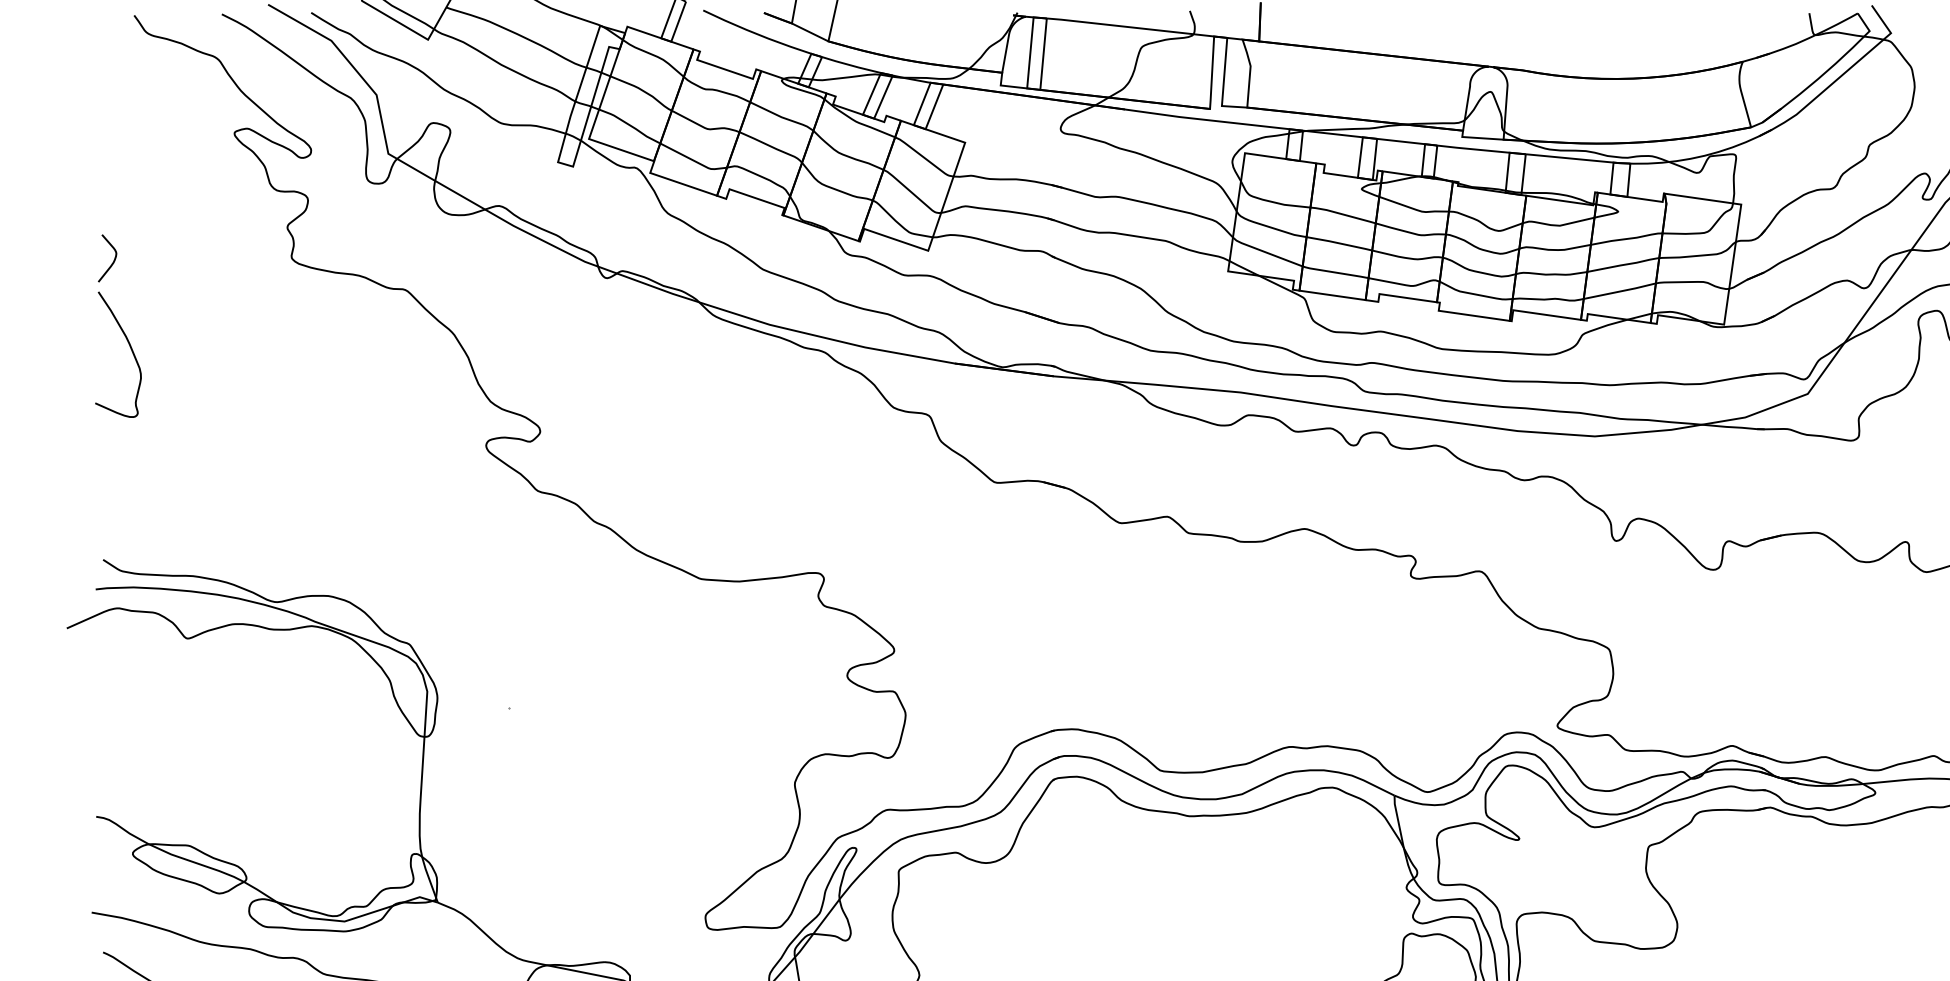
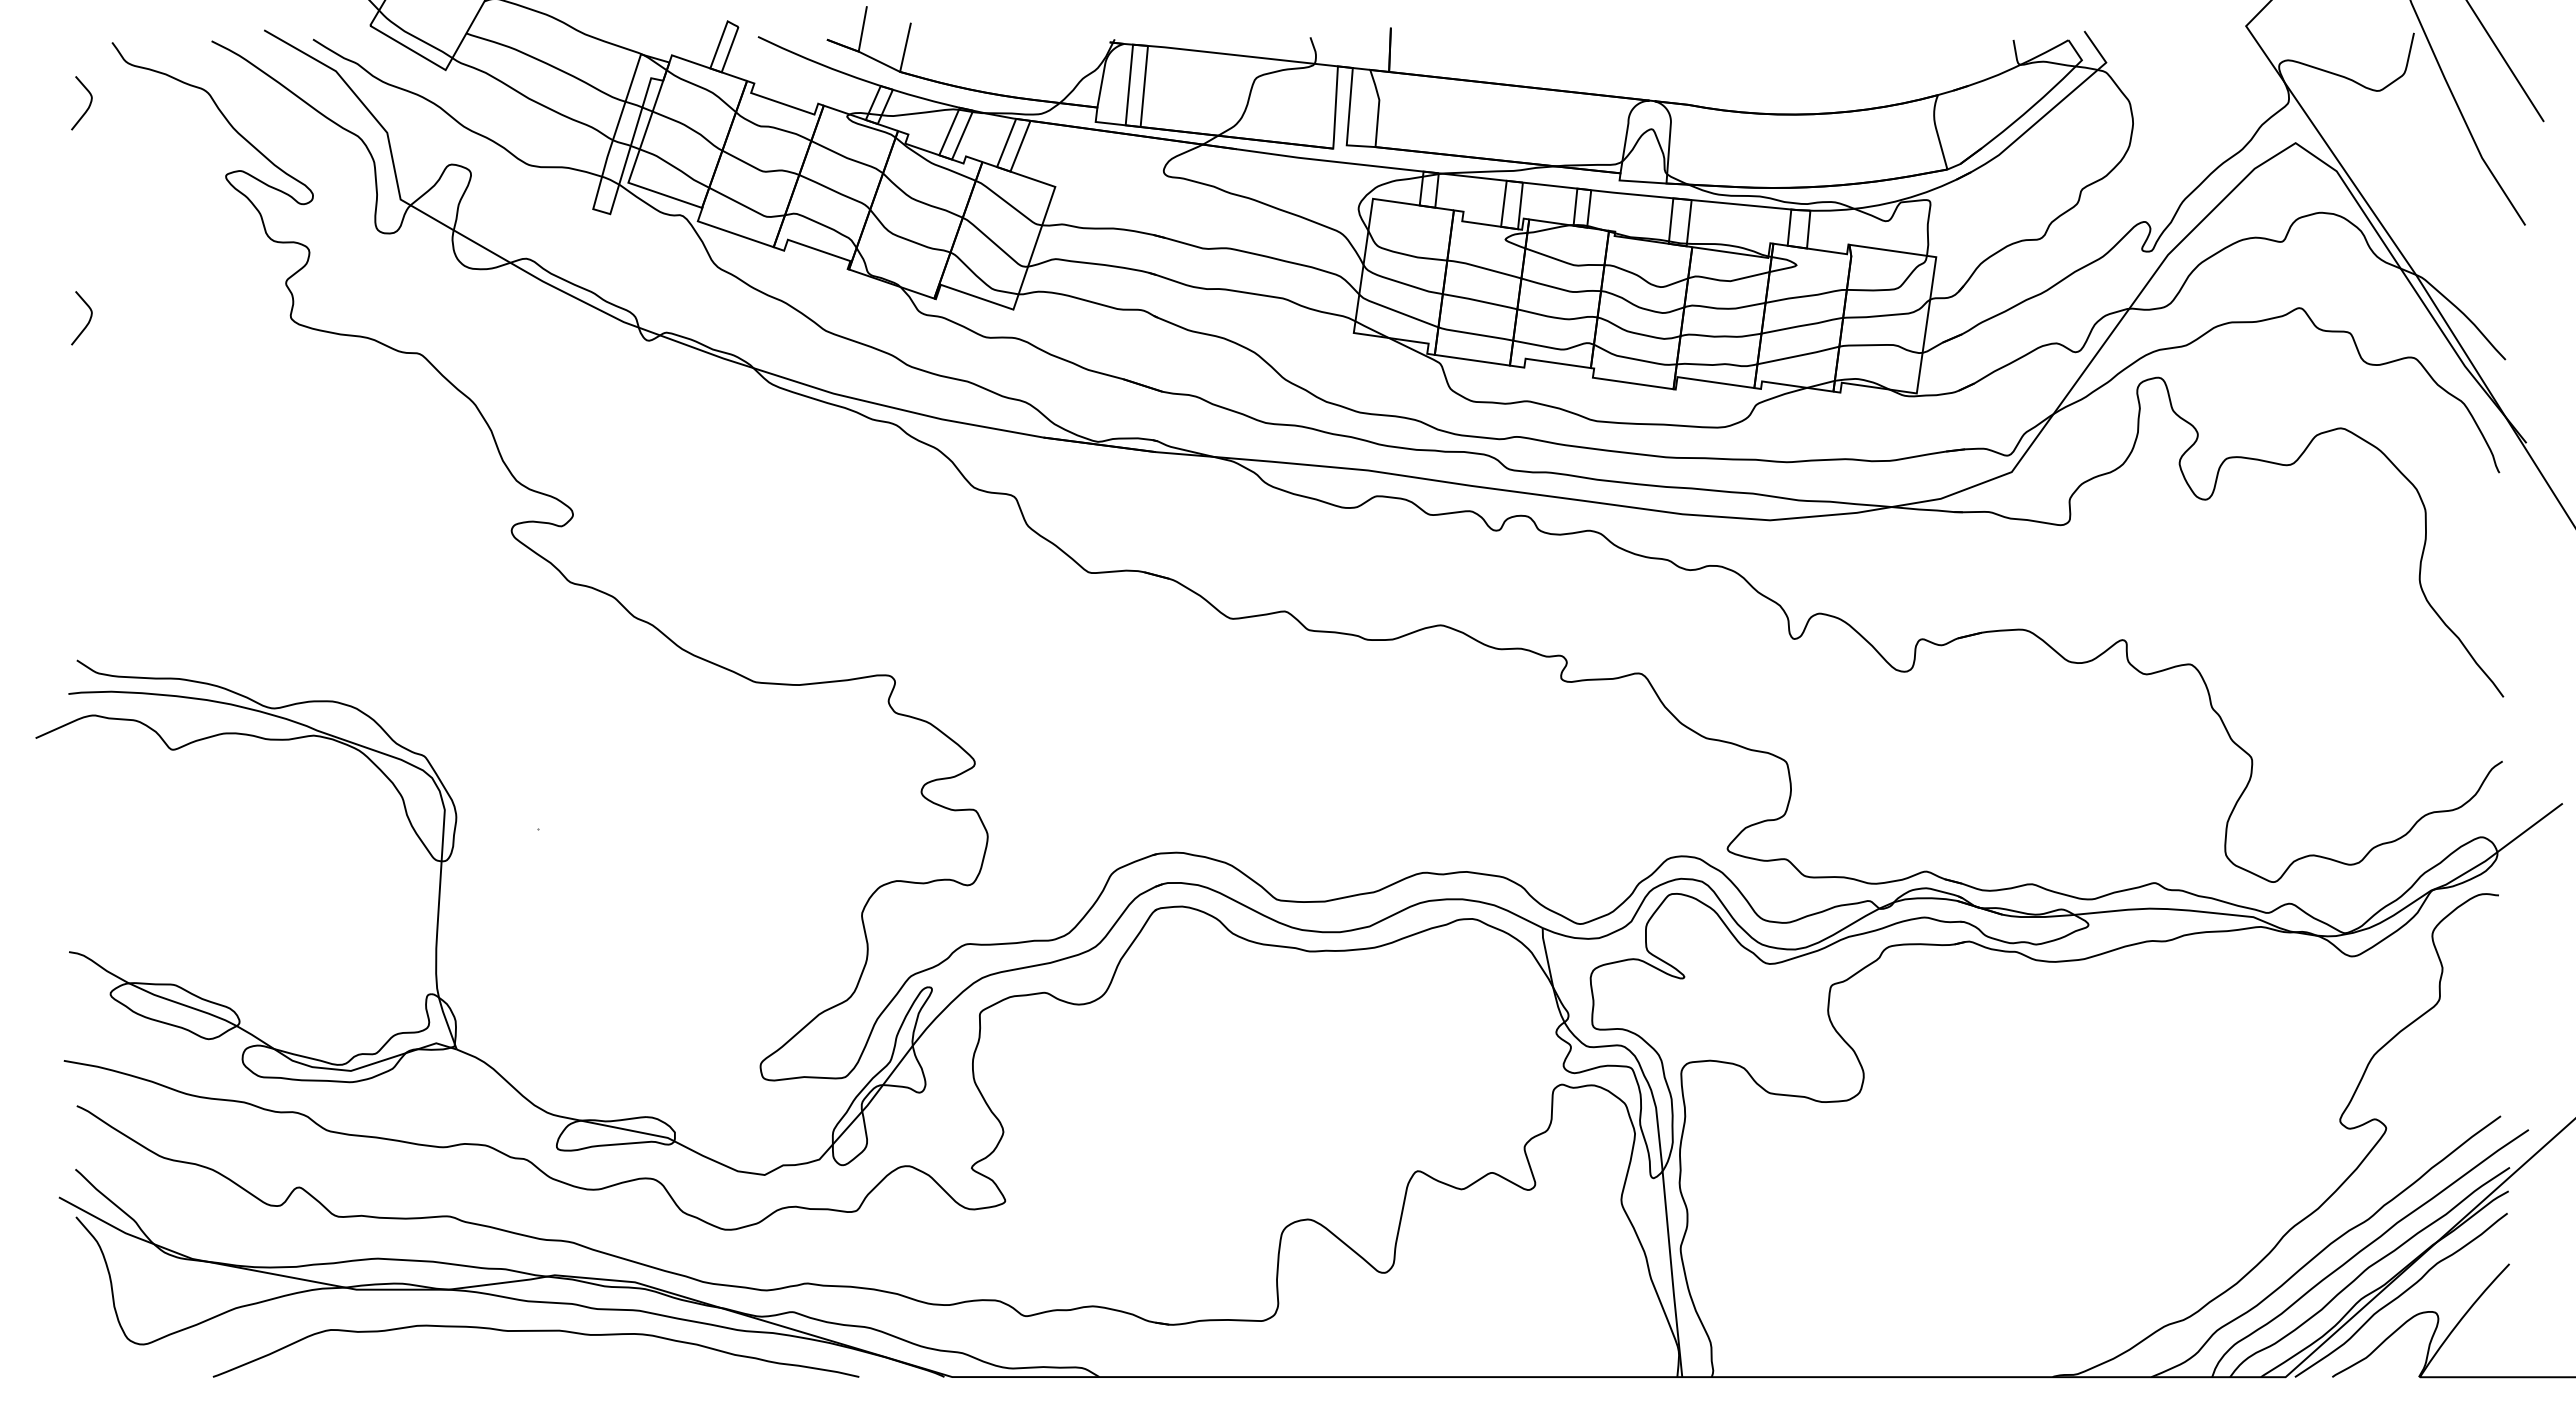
curve: (112, 72) -> (87, 107), added
curve: (131, 350) -> (108, 422), removed

